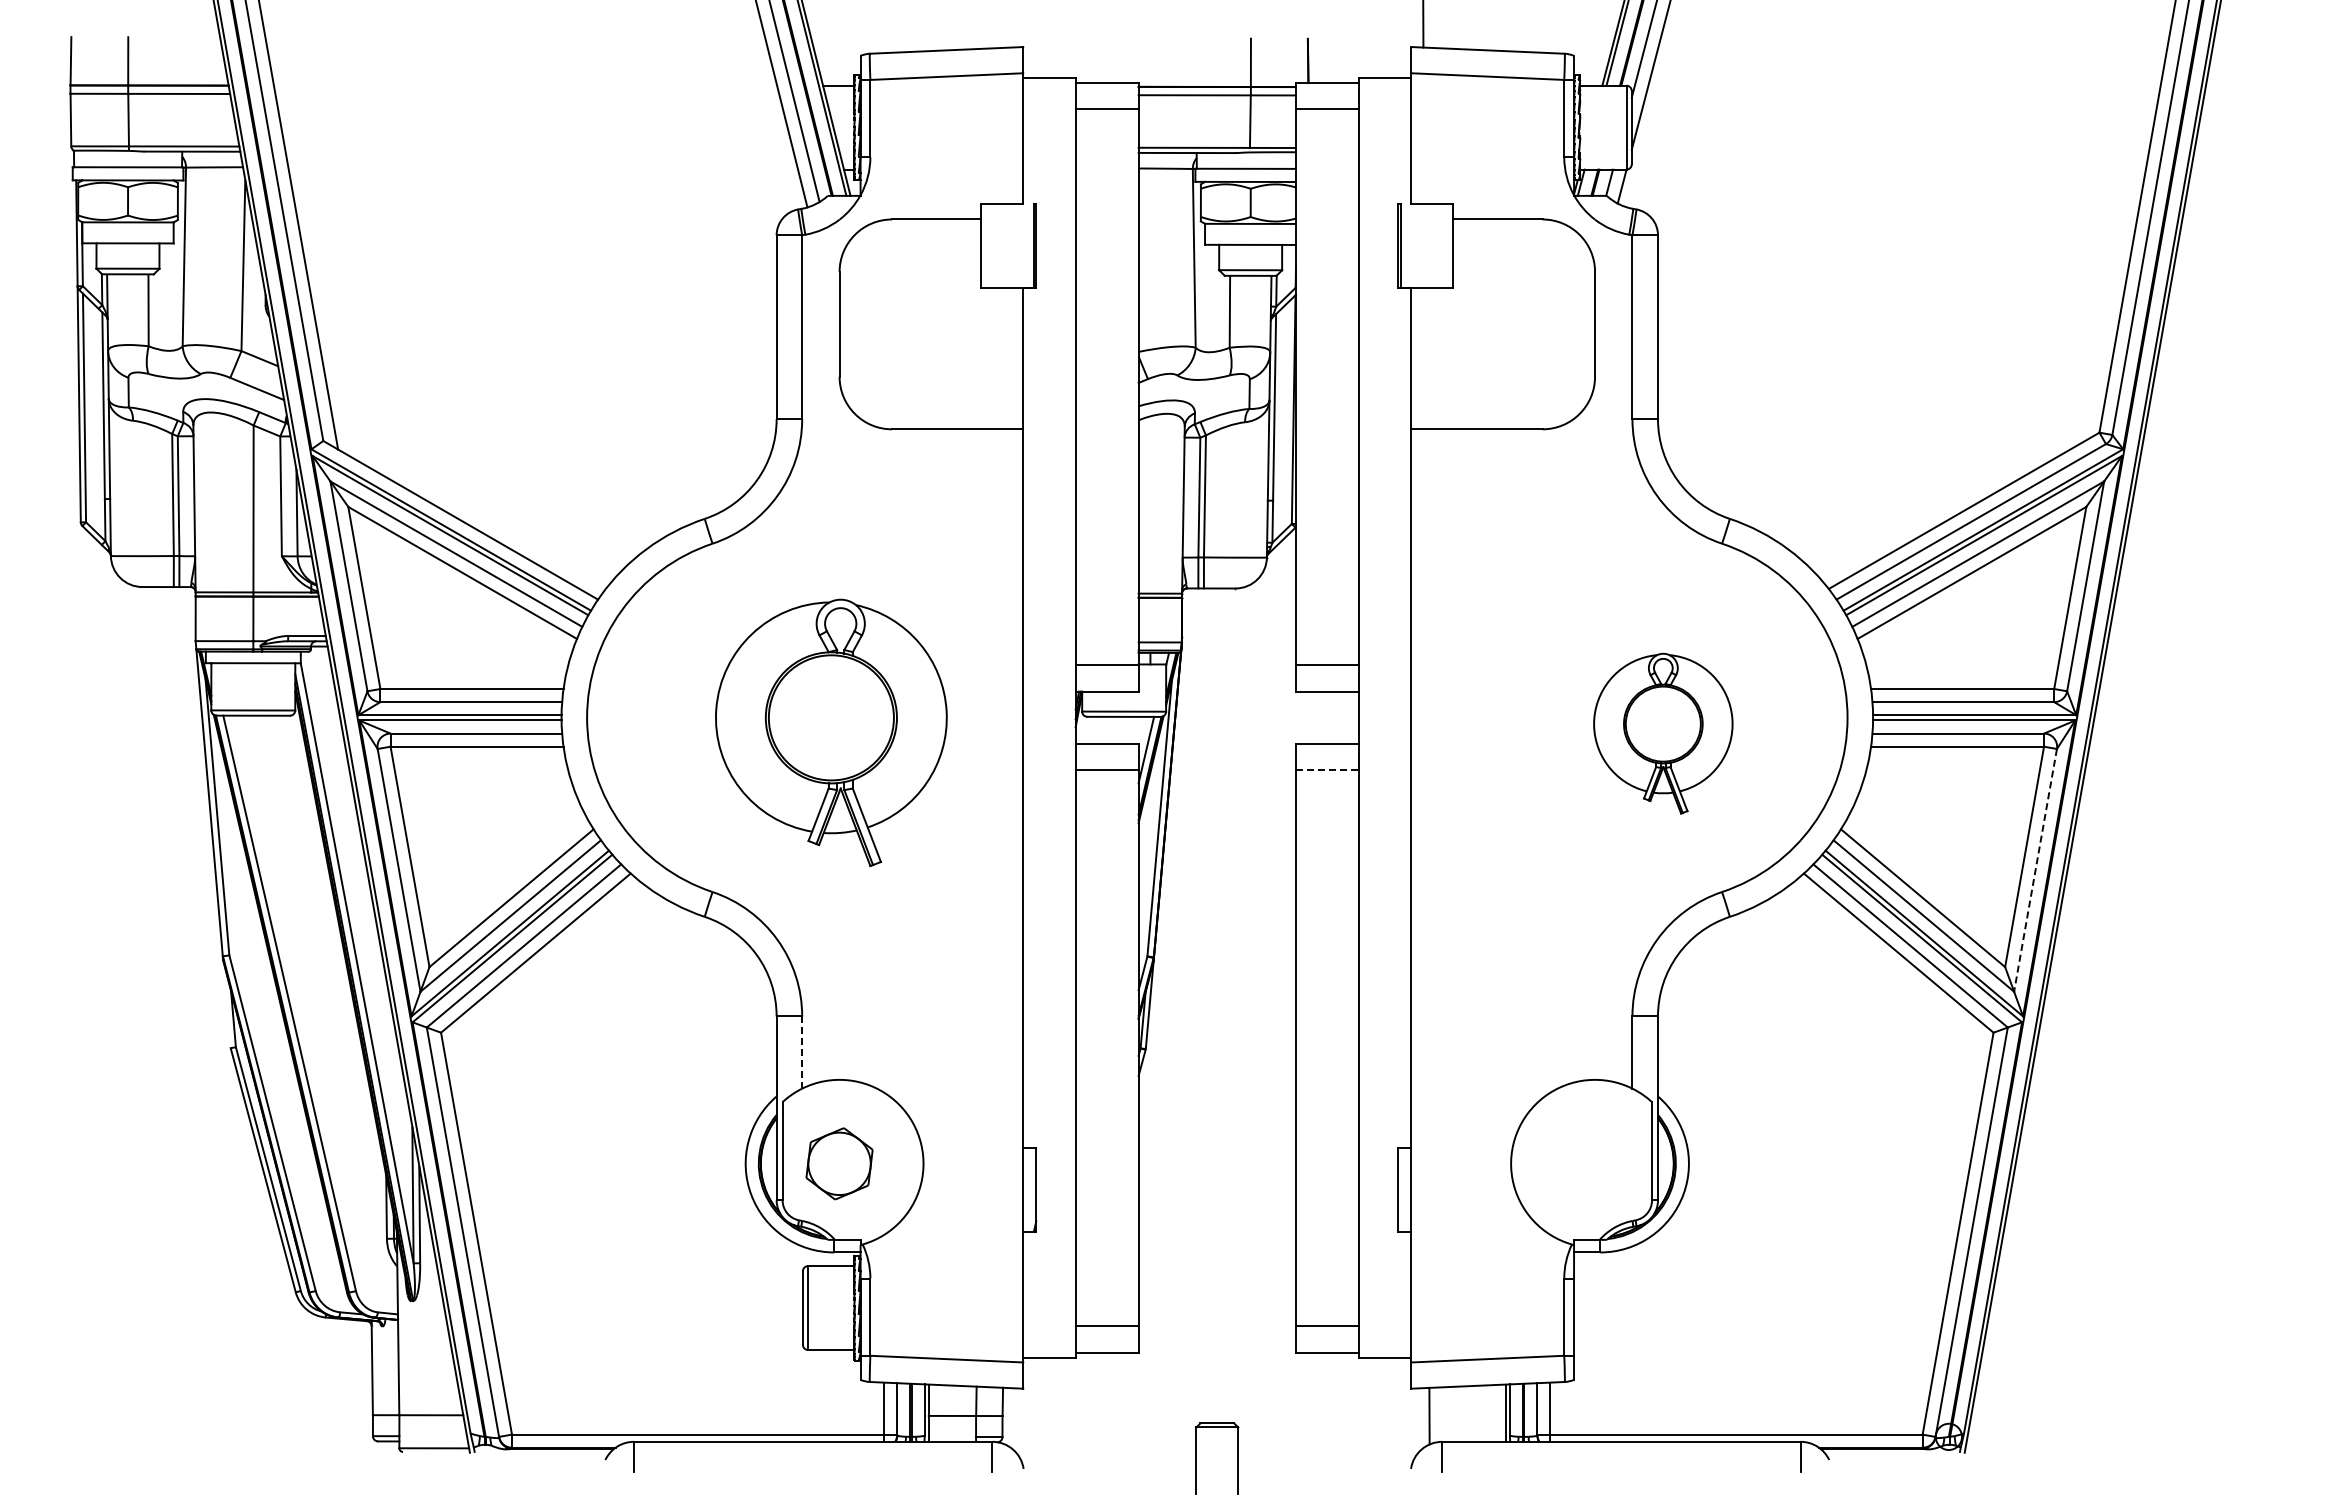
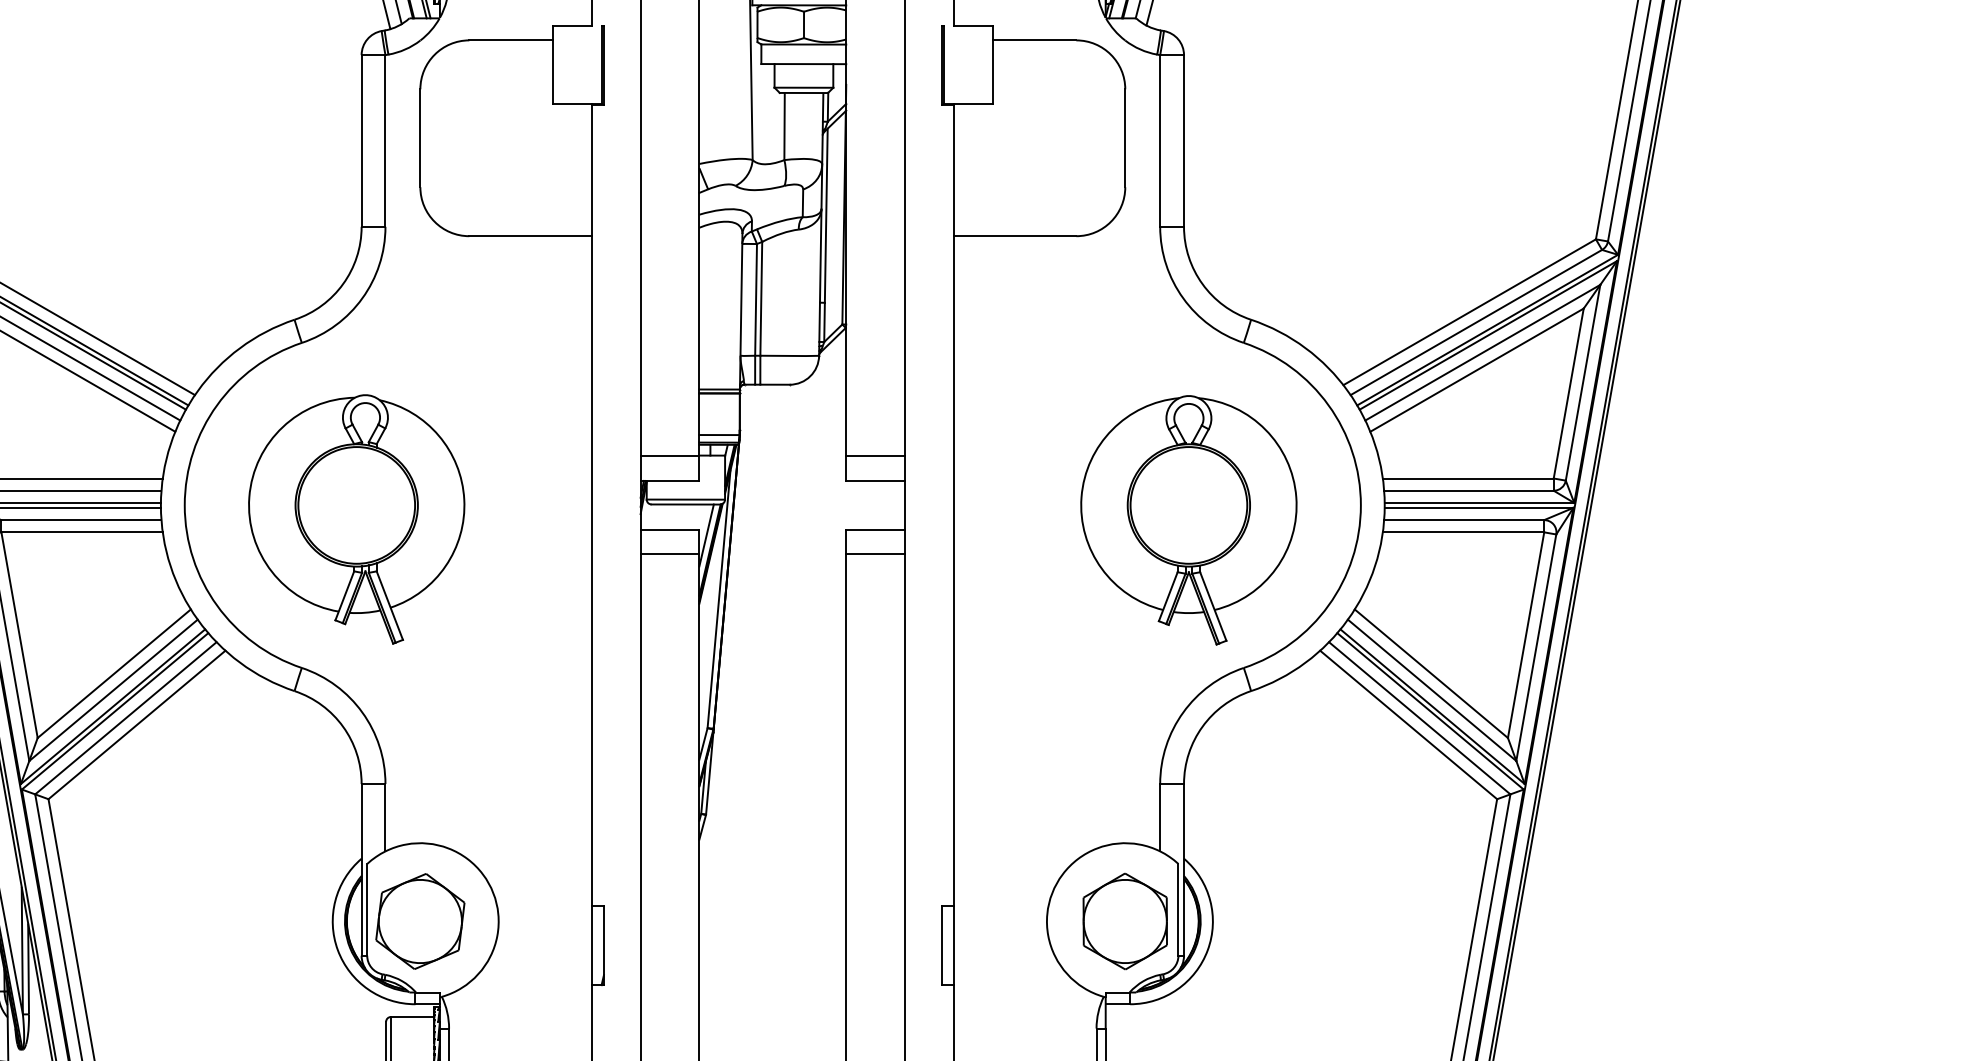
part: (831, 732) -> (356, 519), moved
part: (1663, 733) -> (1189, 520), size x1.67
line: (1327, 770) -> (875, 554), dashed -> solid
line: (2035, 870) -> (1536, 647), dashed -> solid
line: (802, 1052) -> (385, 817), dashed -> solid
part: (839, 1163) -> (420, 921), size x1.43
part: (1594, 1163) -> (1124, 921), added

